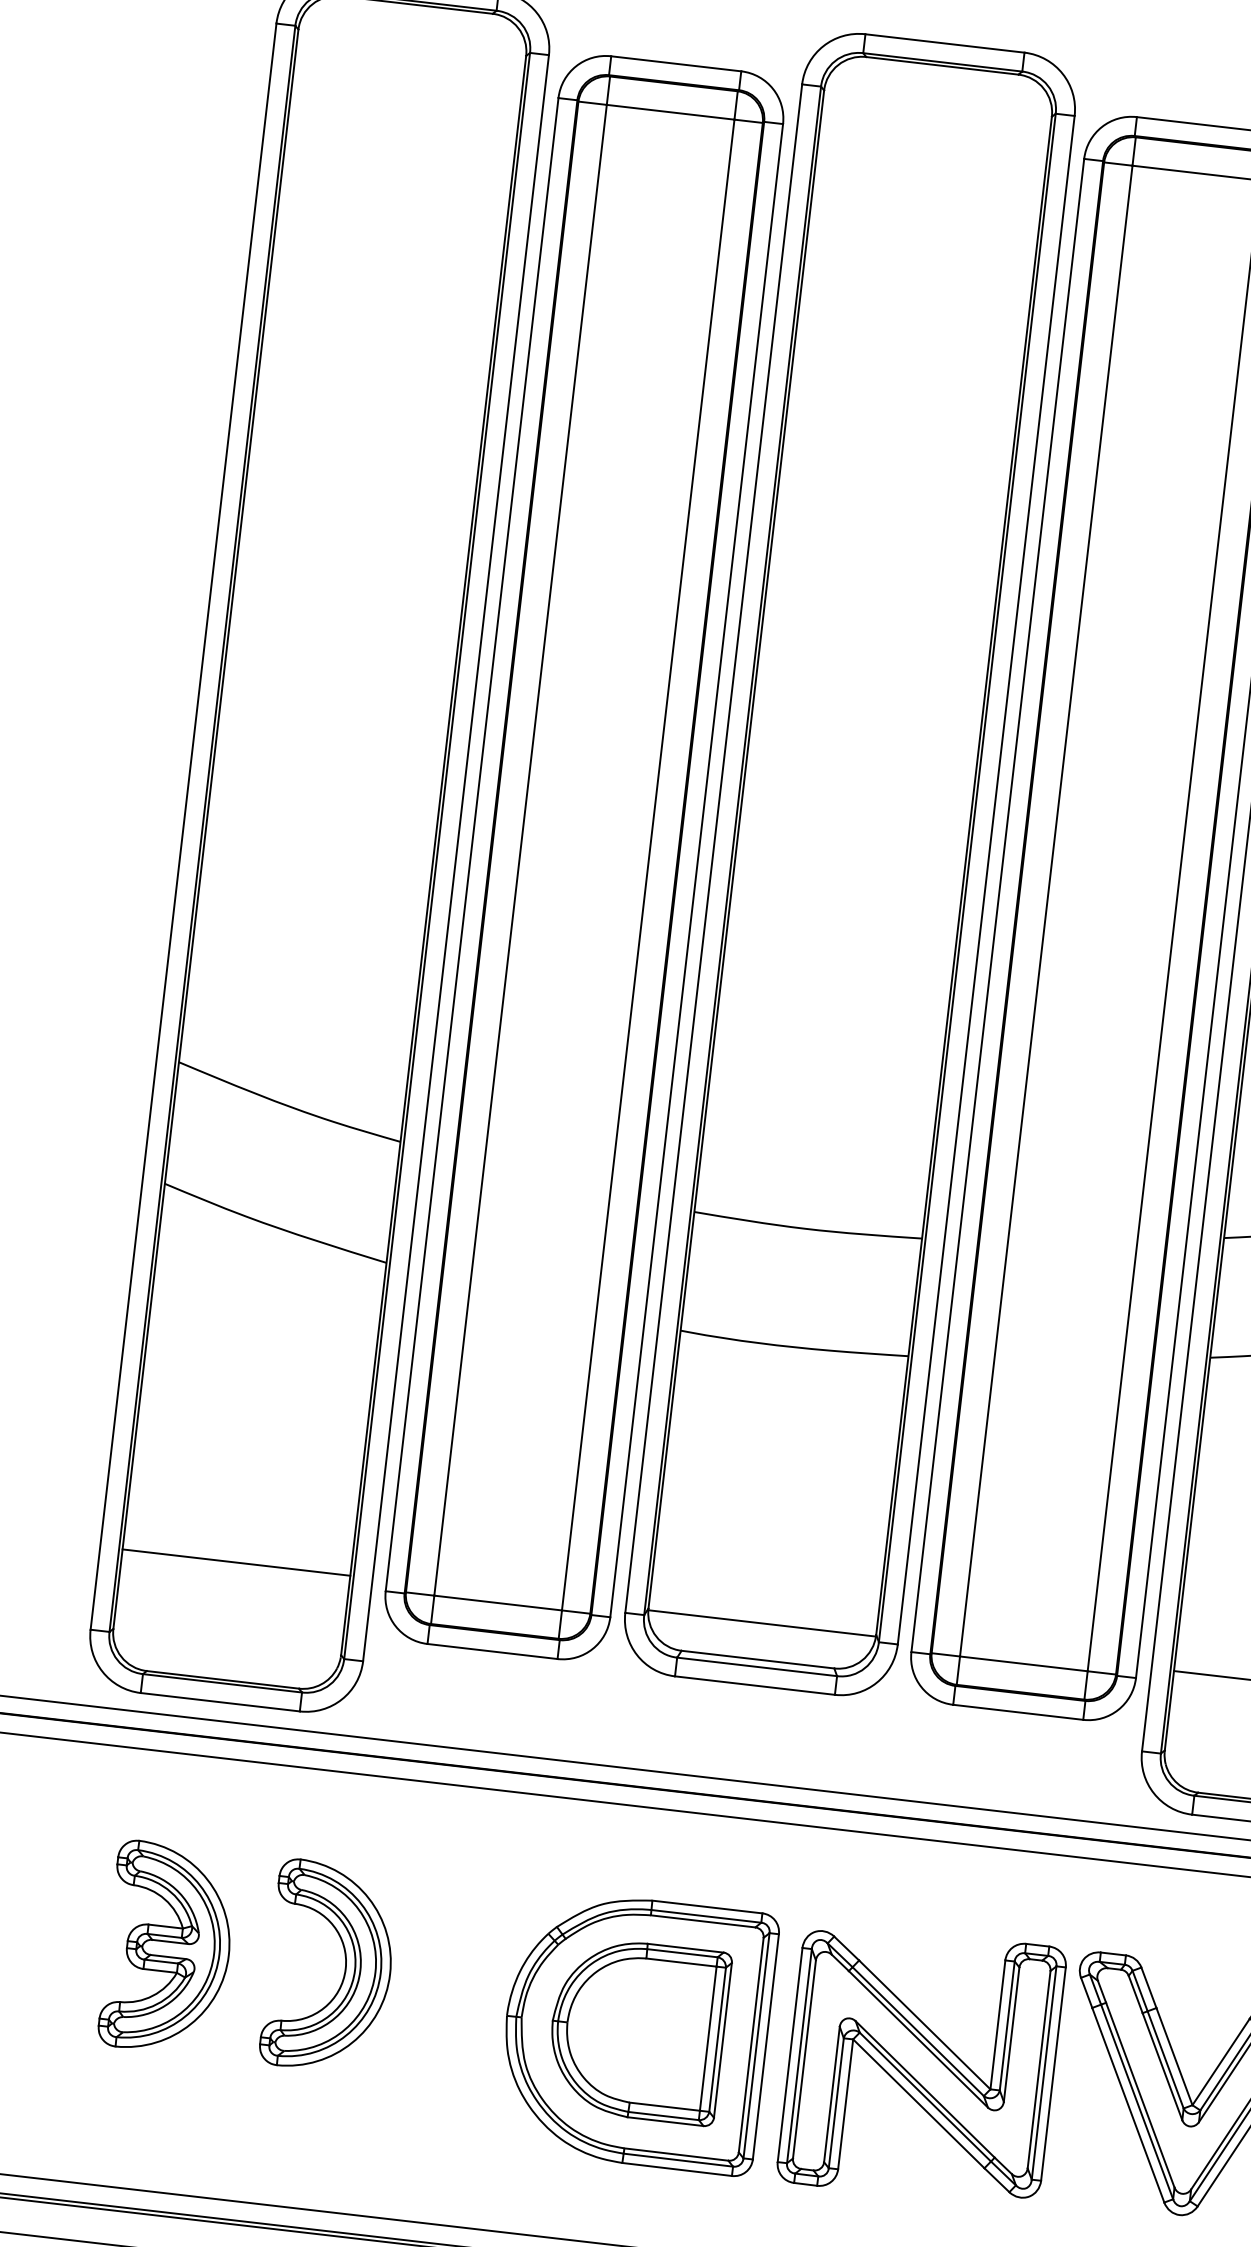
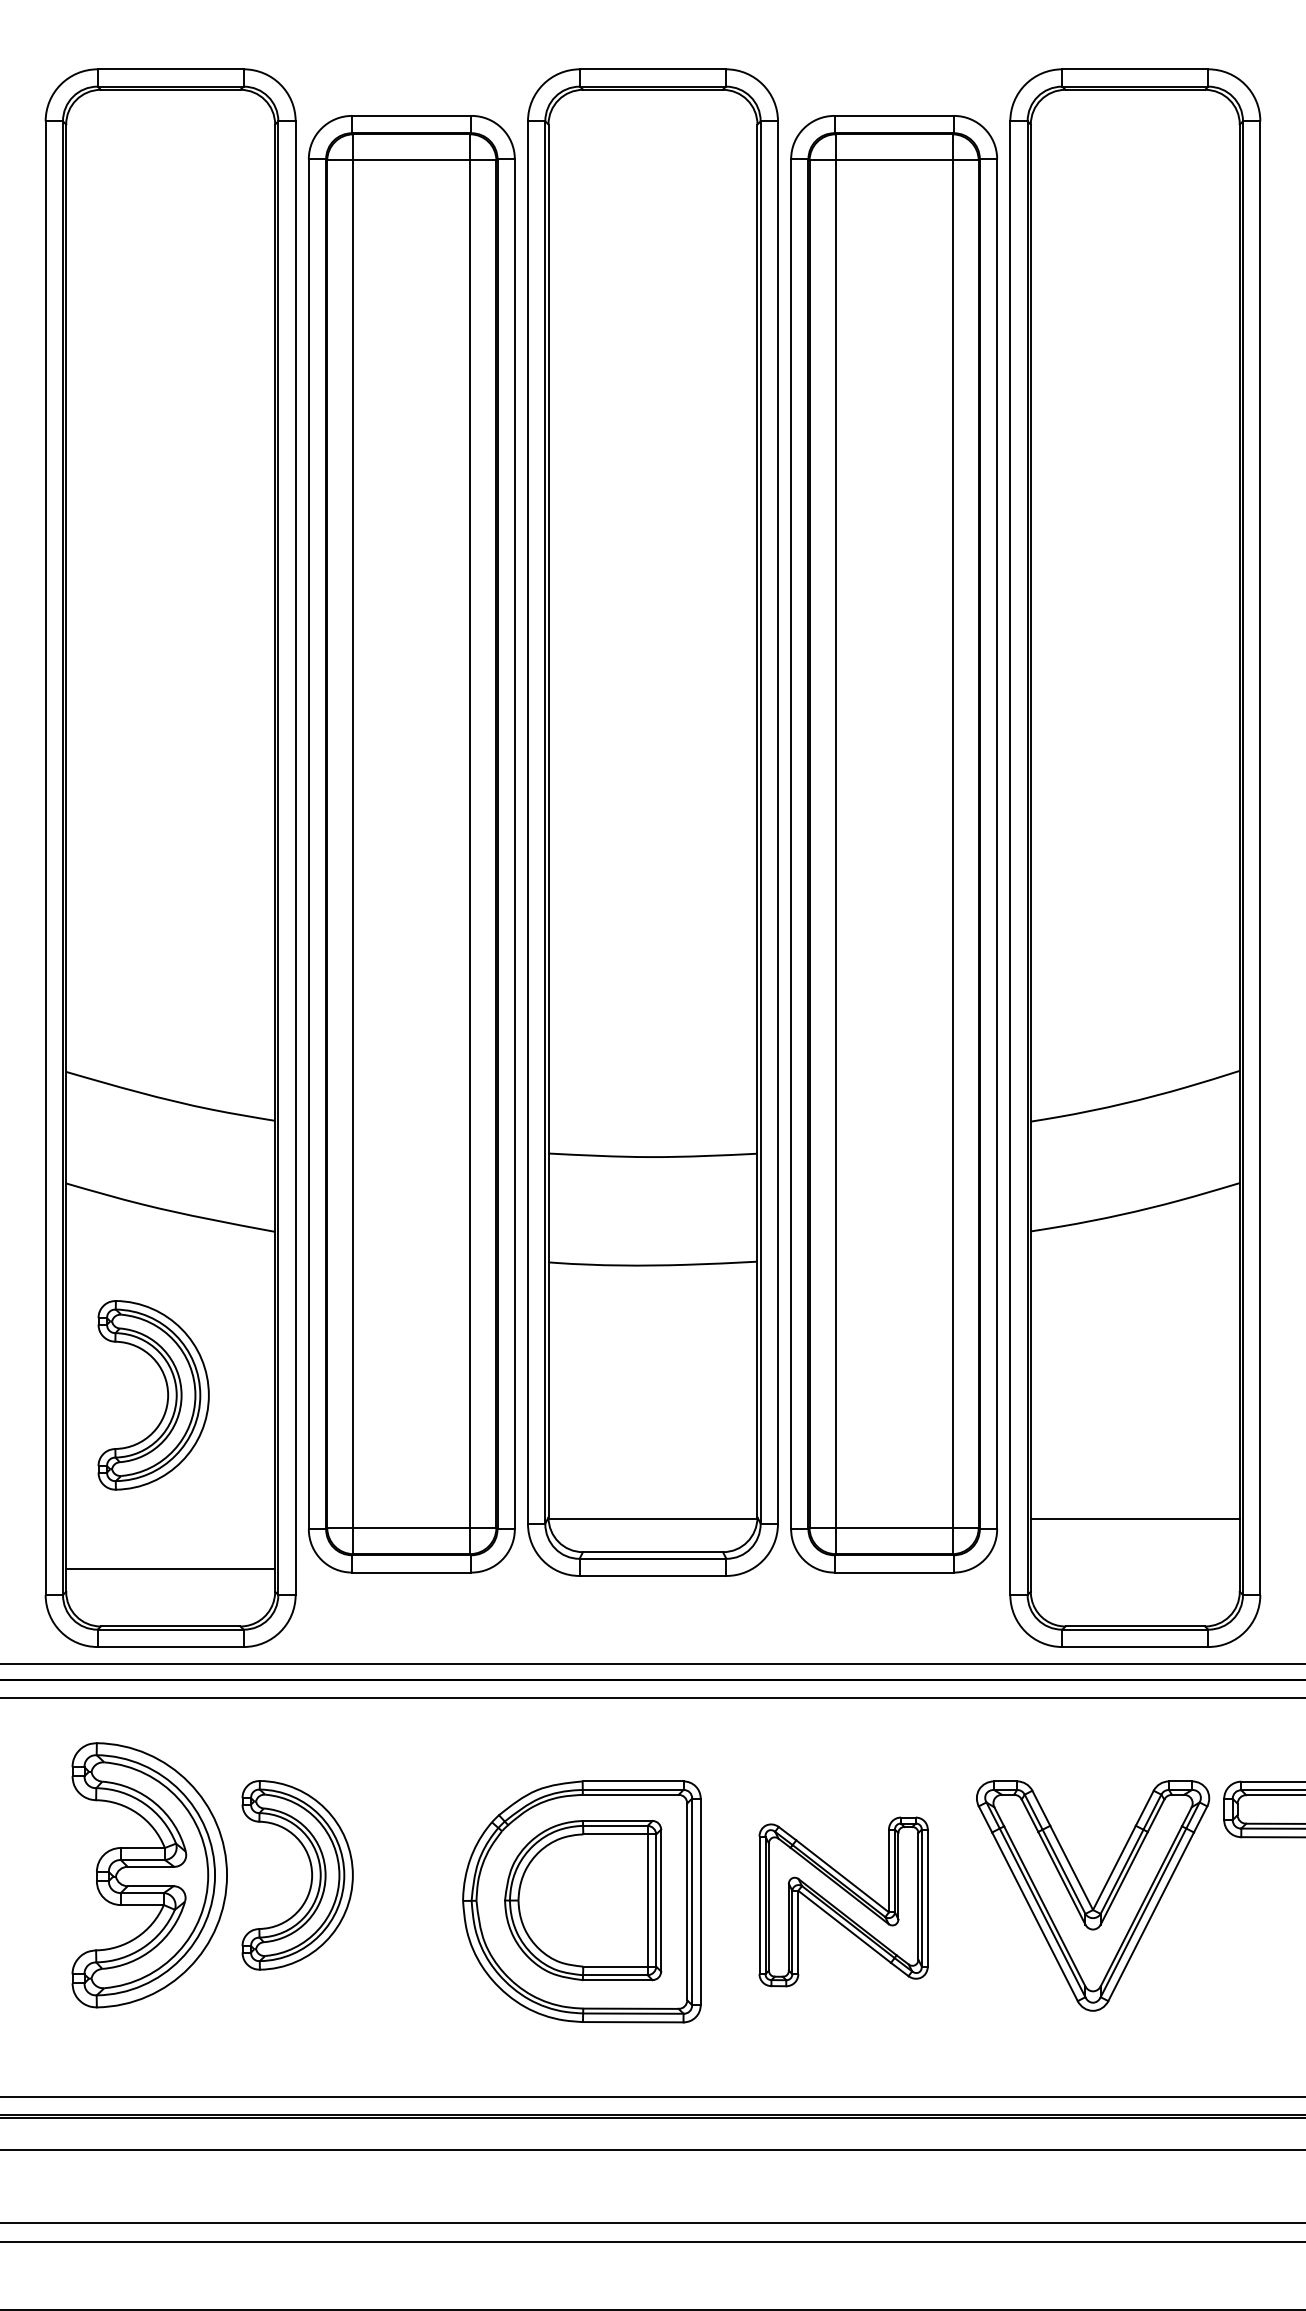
part: (248, 1427) -> (167, 1395), added
line: (236, 1562) -> (170, 1568), moved
part: (168, 1948) -> (149, 1875), size x1.4
part: (921, 2064) -> (843, 1901), size x0.7

